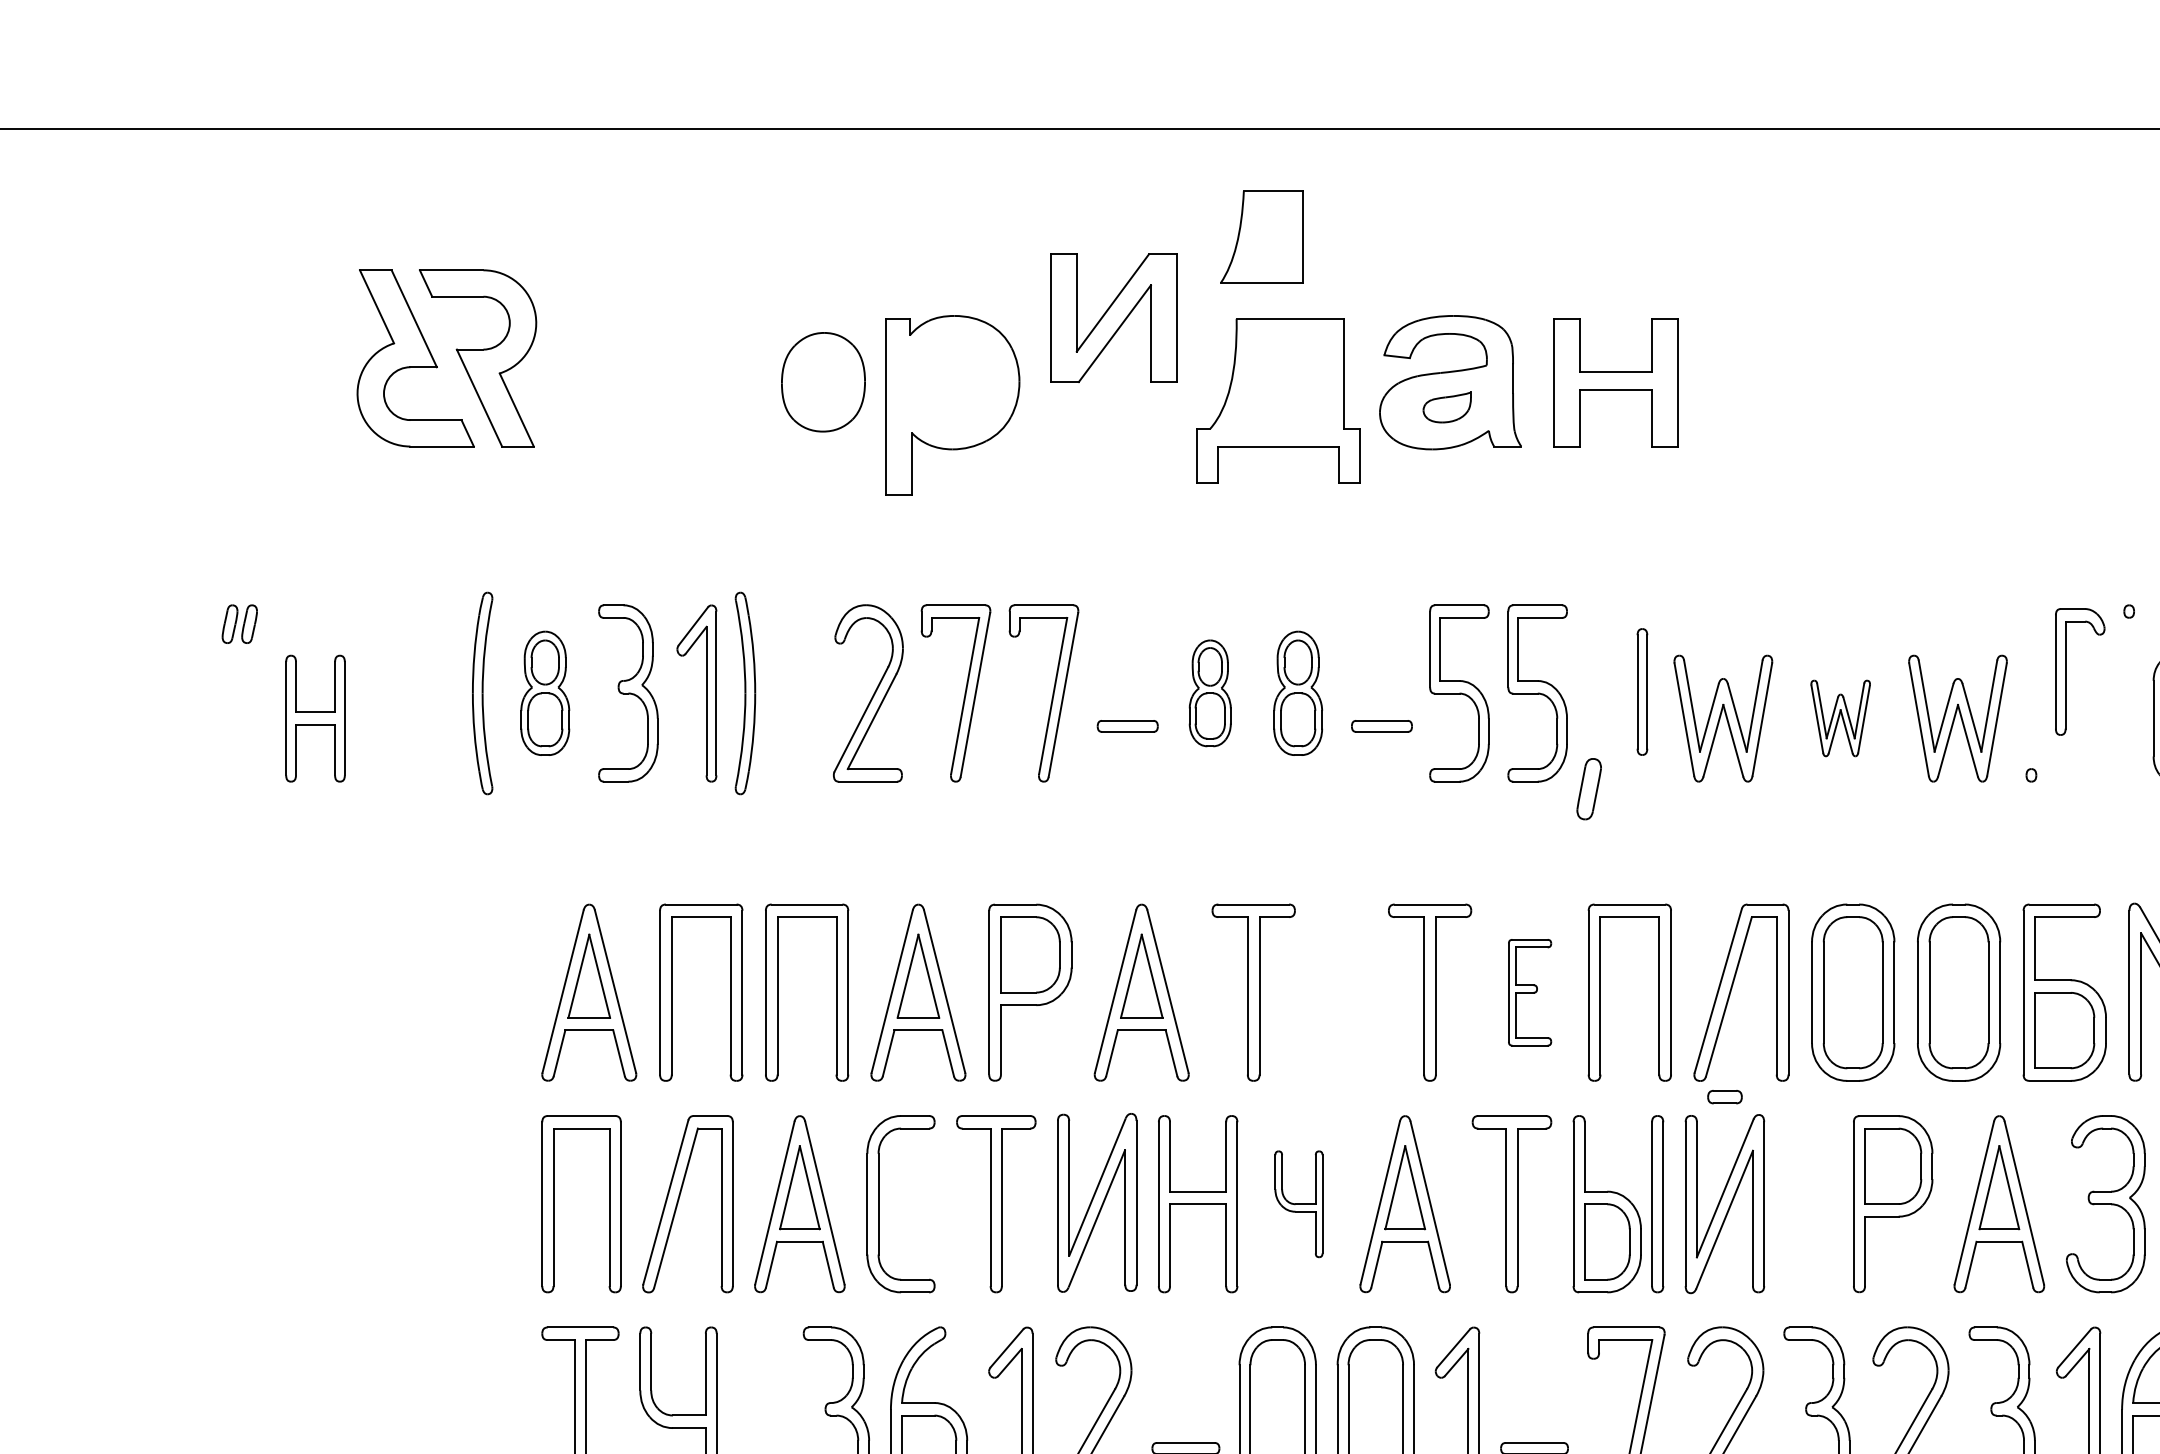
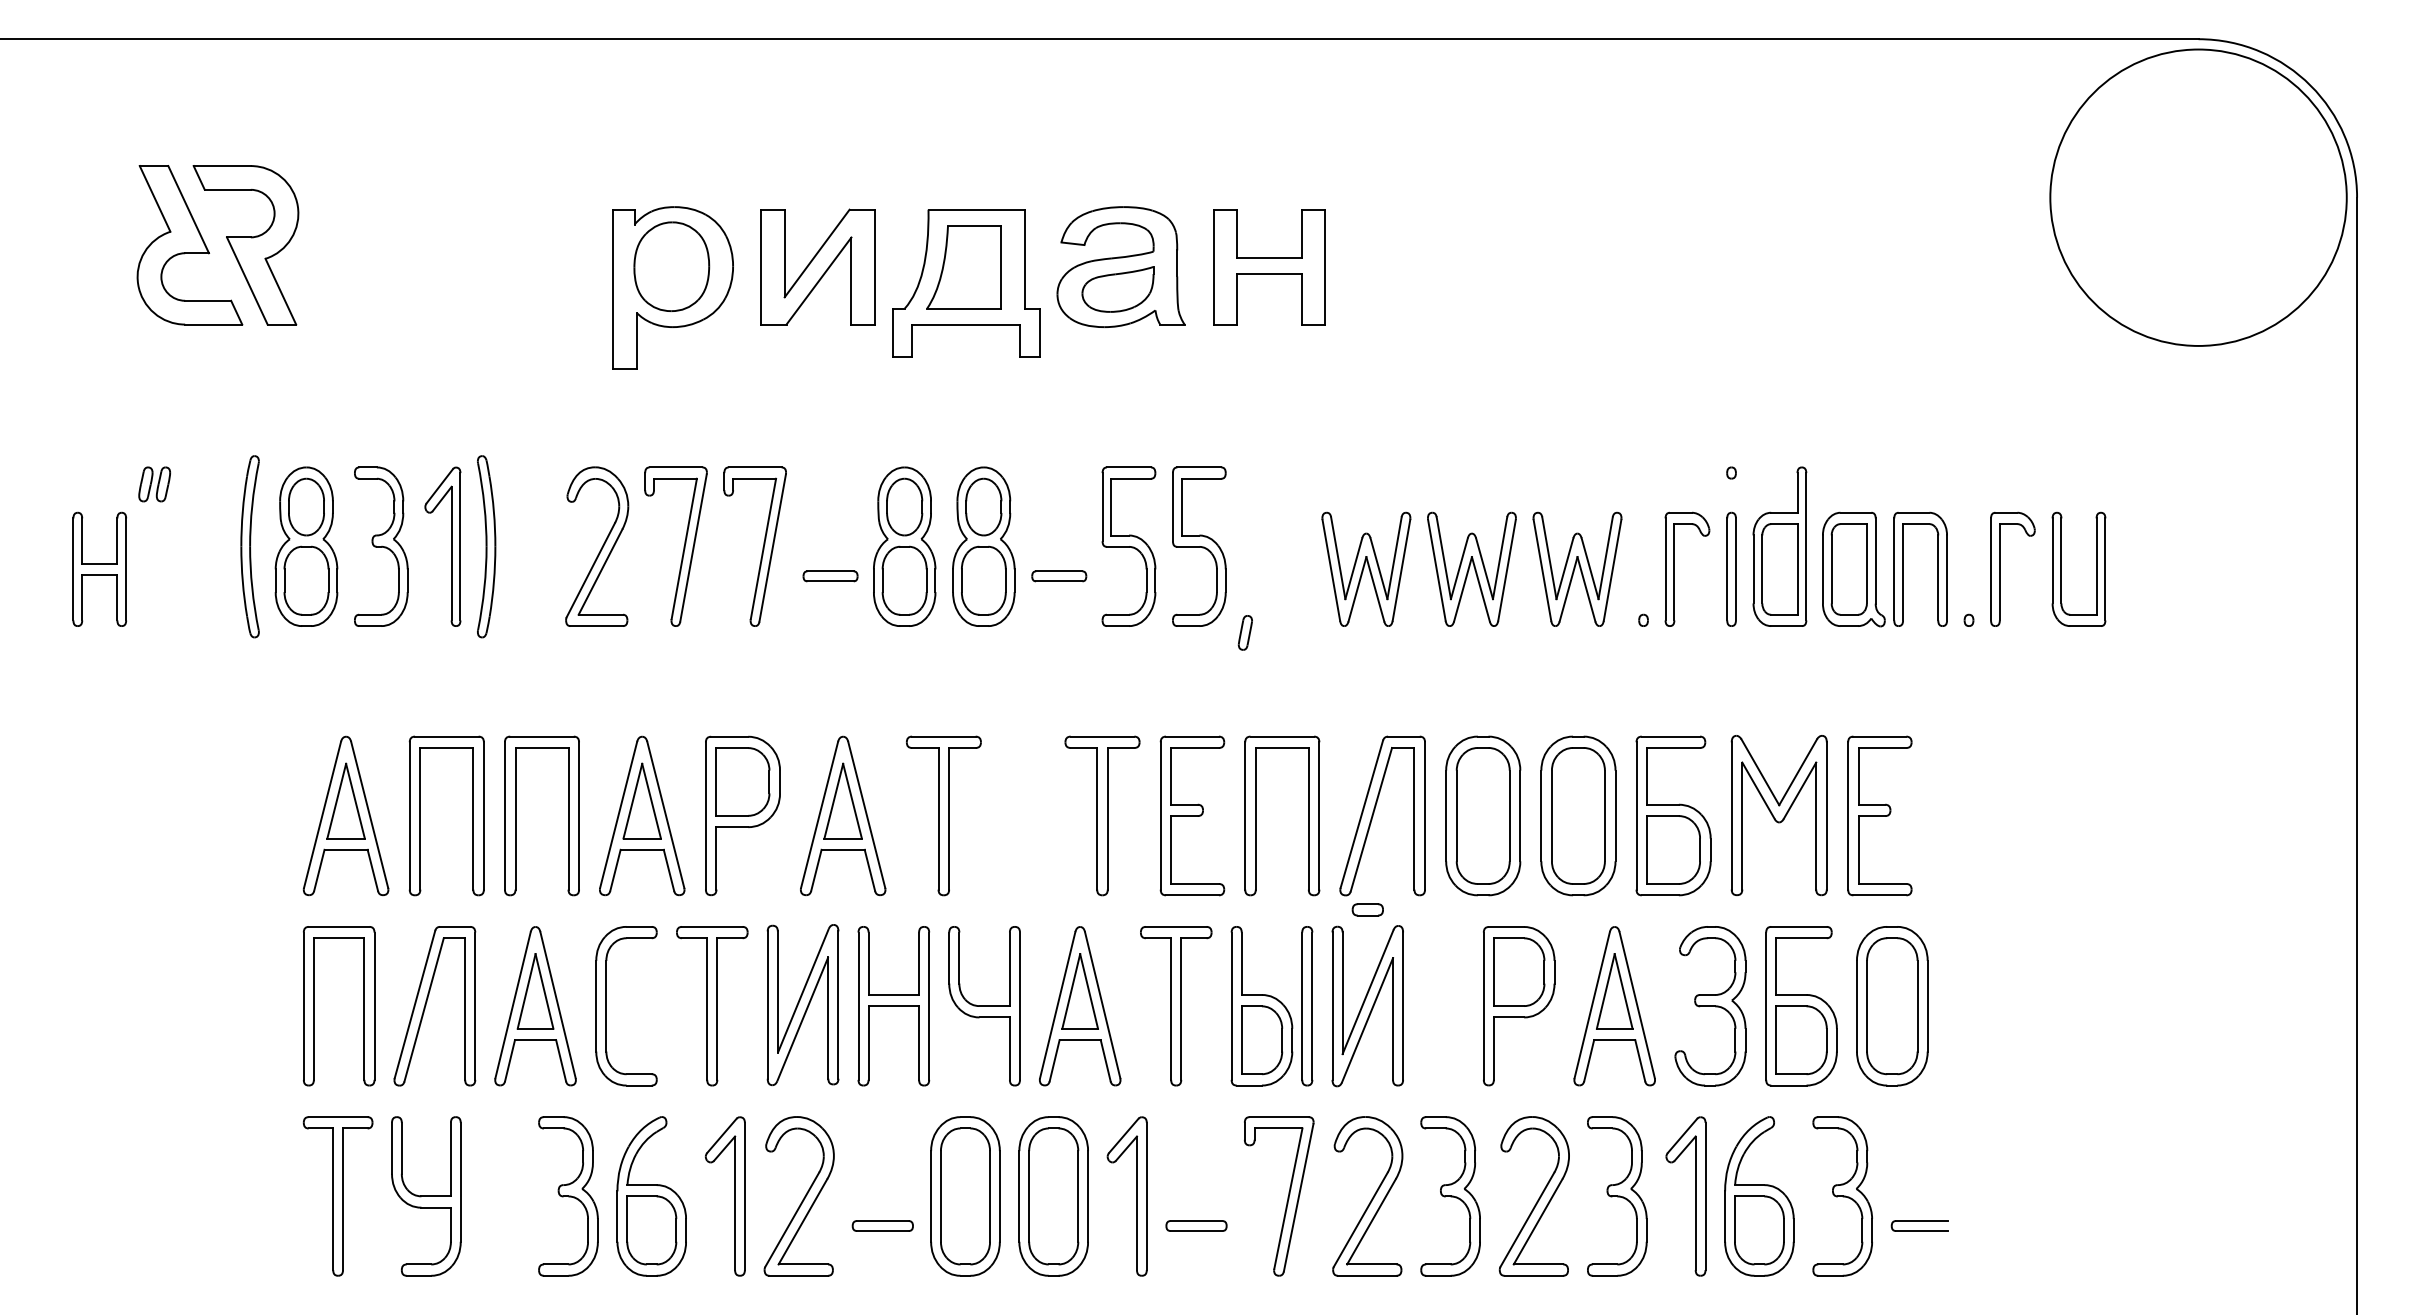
part: (1261, 237) -> (963, 267), moved
part: (1113, 317) -> (817, 266), moved
part: (823, 381) -> (671, 266), moved
part: (1446, 407) -> (1117, 289), size x1.67
part: (239, 624) -> (154, 484), moved
part: (2065, 670) -> (1674, 568), moved
part: (1642, 690) -> (1731, 568), moved
part: (545, 693) -> (306, 546), size x1.43
part: (1209, 693) -> (904, 546), size x1.67
part: (1297, 693) -> (983, 546), size x1.43
part: (1840, 717) -> (1471, 568), size x1.67
part: (1587, 788) -> (1244, 632), size x0.62
part: (1530, 992) -> (1192, 815), size x1.67
part: (1298, 1204) -> (984, 1006), size x1.67

